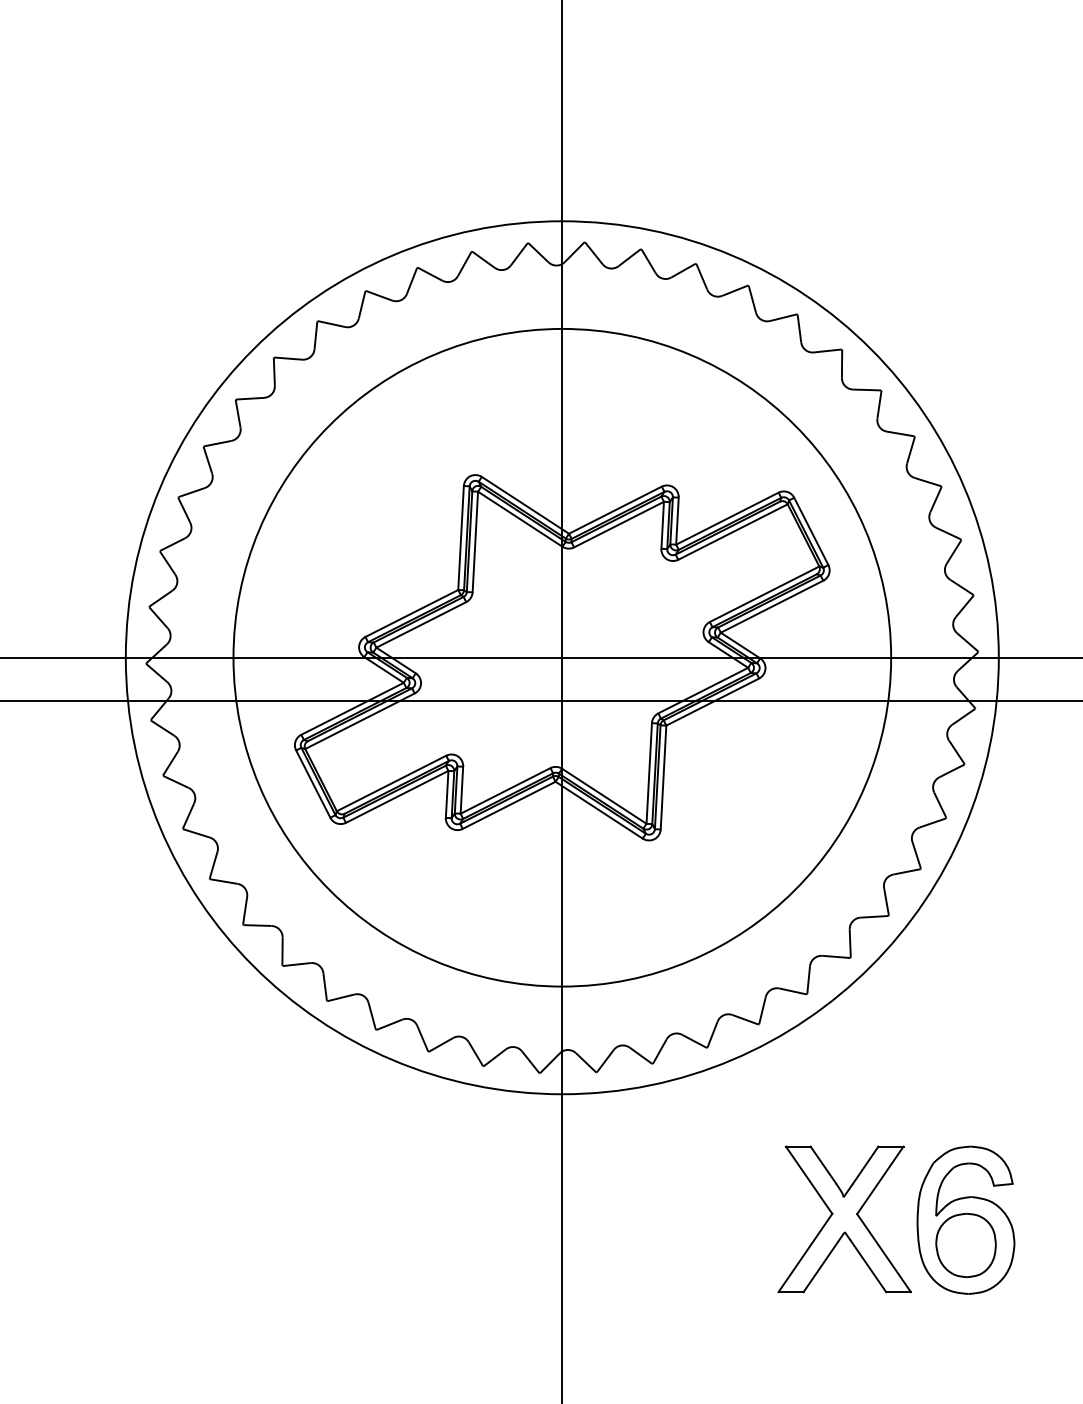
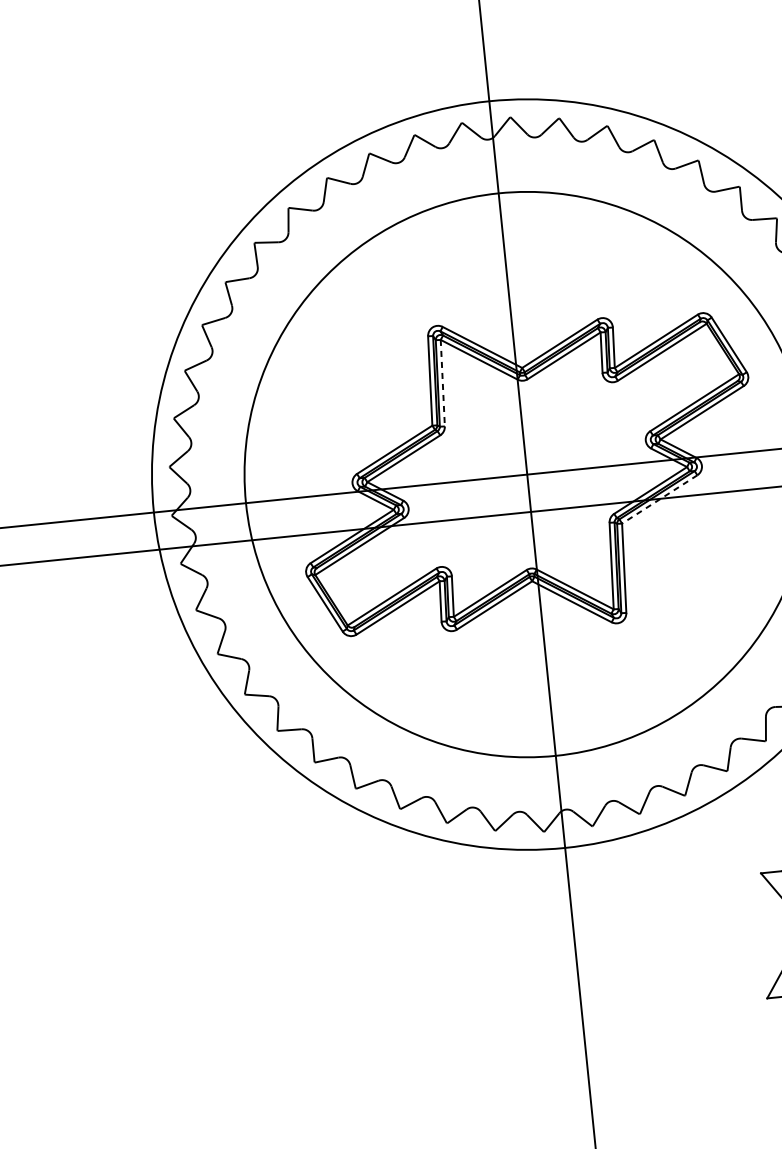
line: (475, 542) -> (442, 383), solid -> dashed
line: (712, 702) -> (659, 499), solid -> dashed

